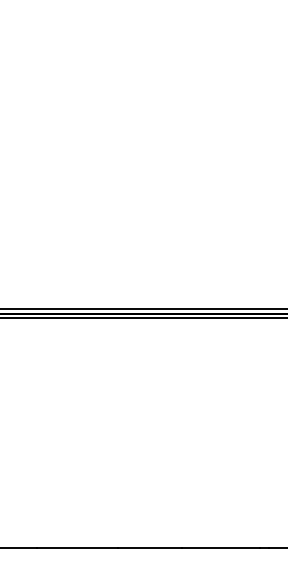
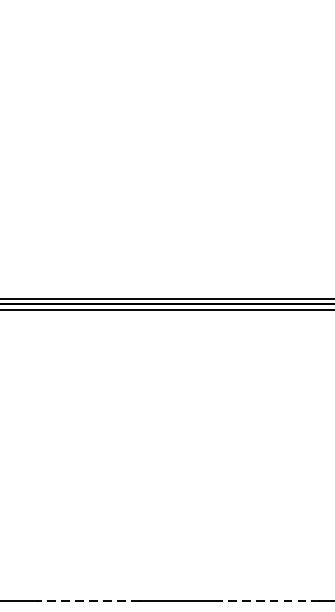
line: (76, 547) -> (87, 600), solid -> dashed
line: (221, 547) -> (271, 600), solid -> dashed

